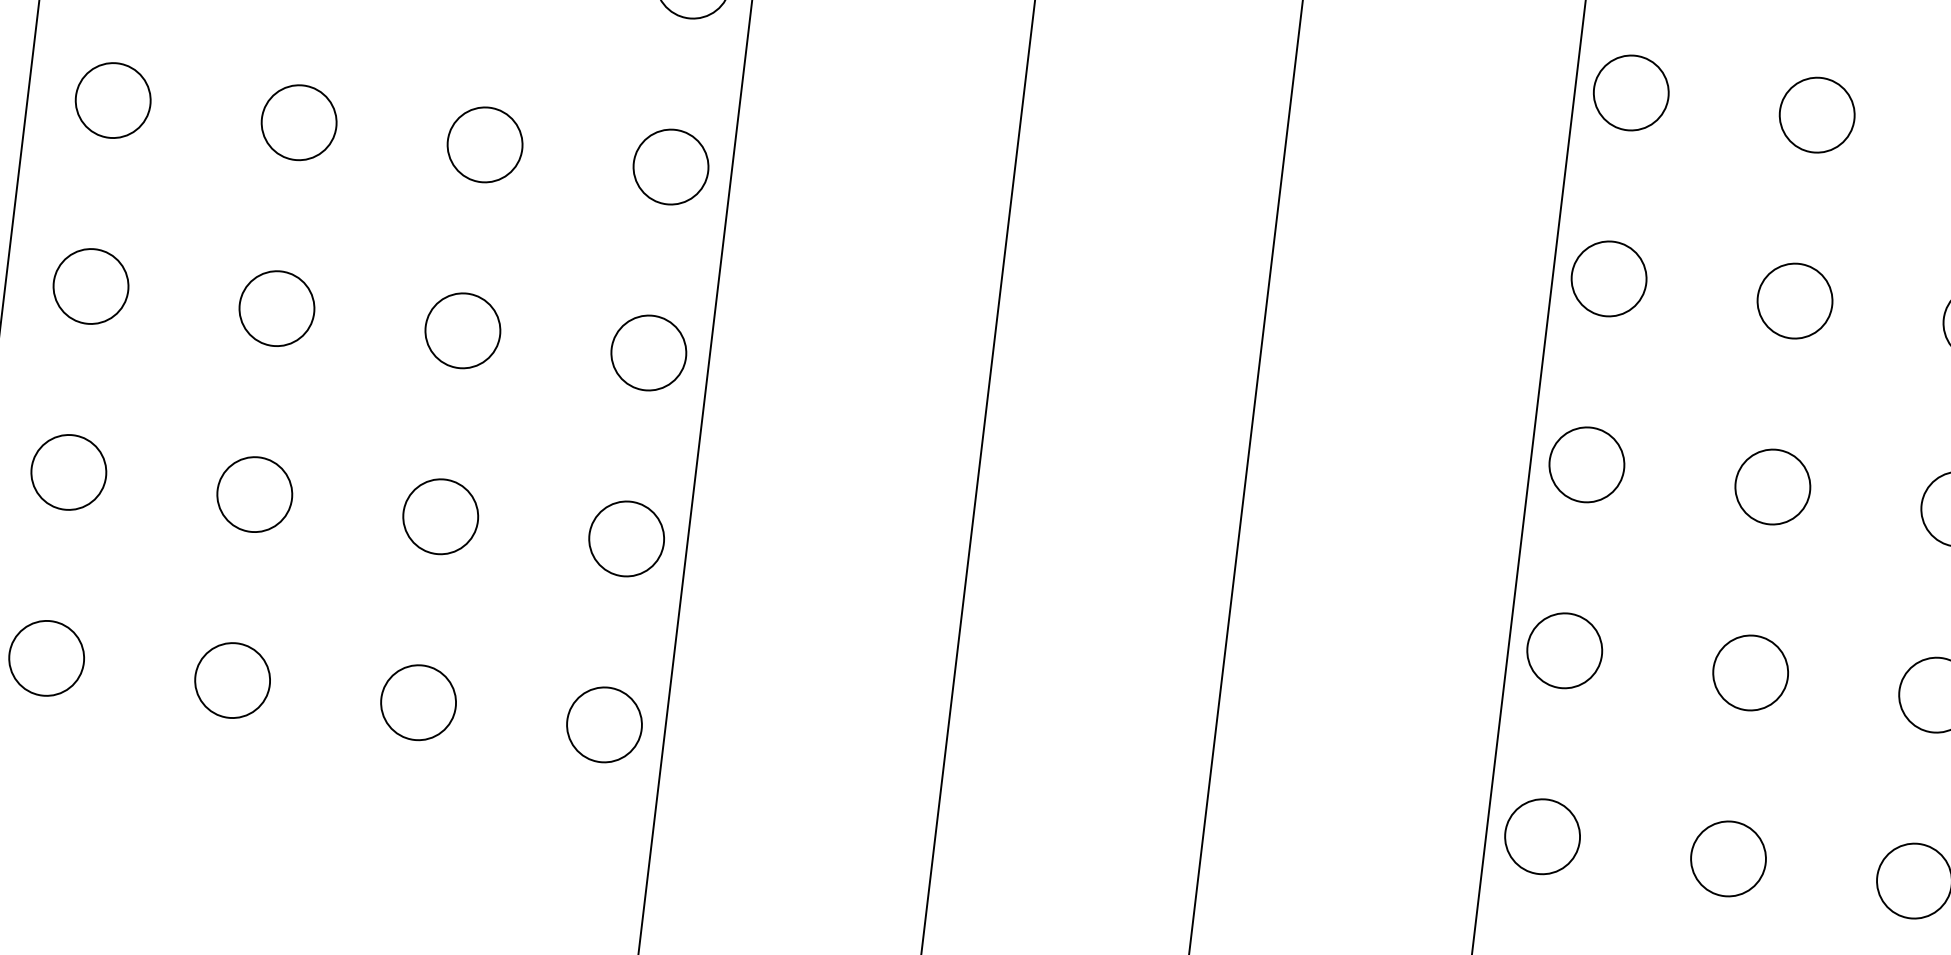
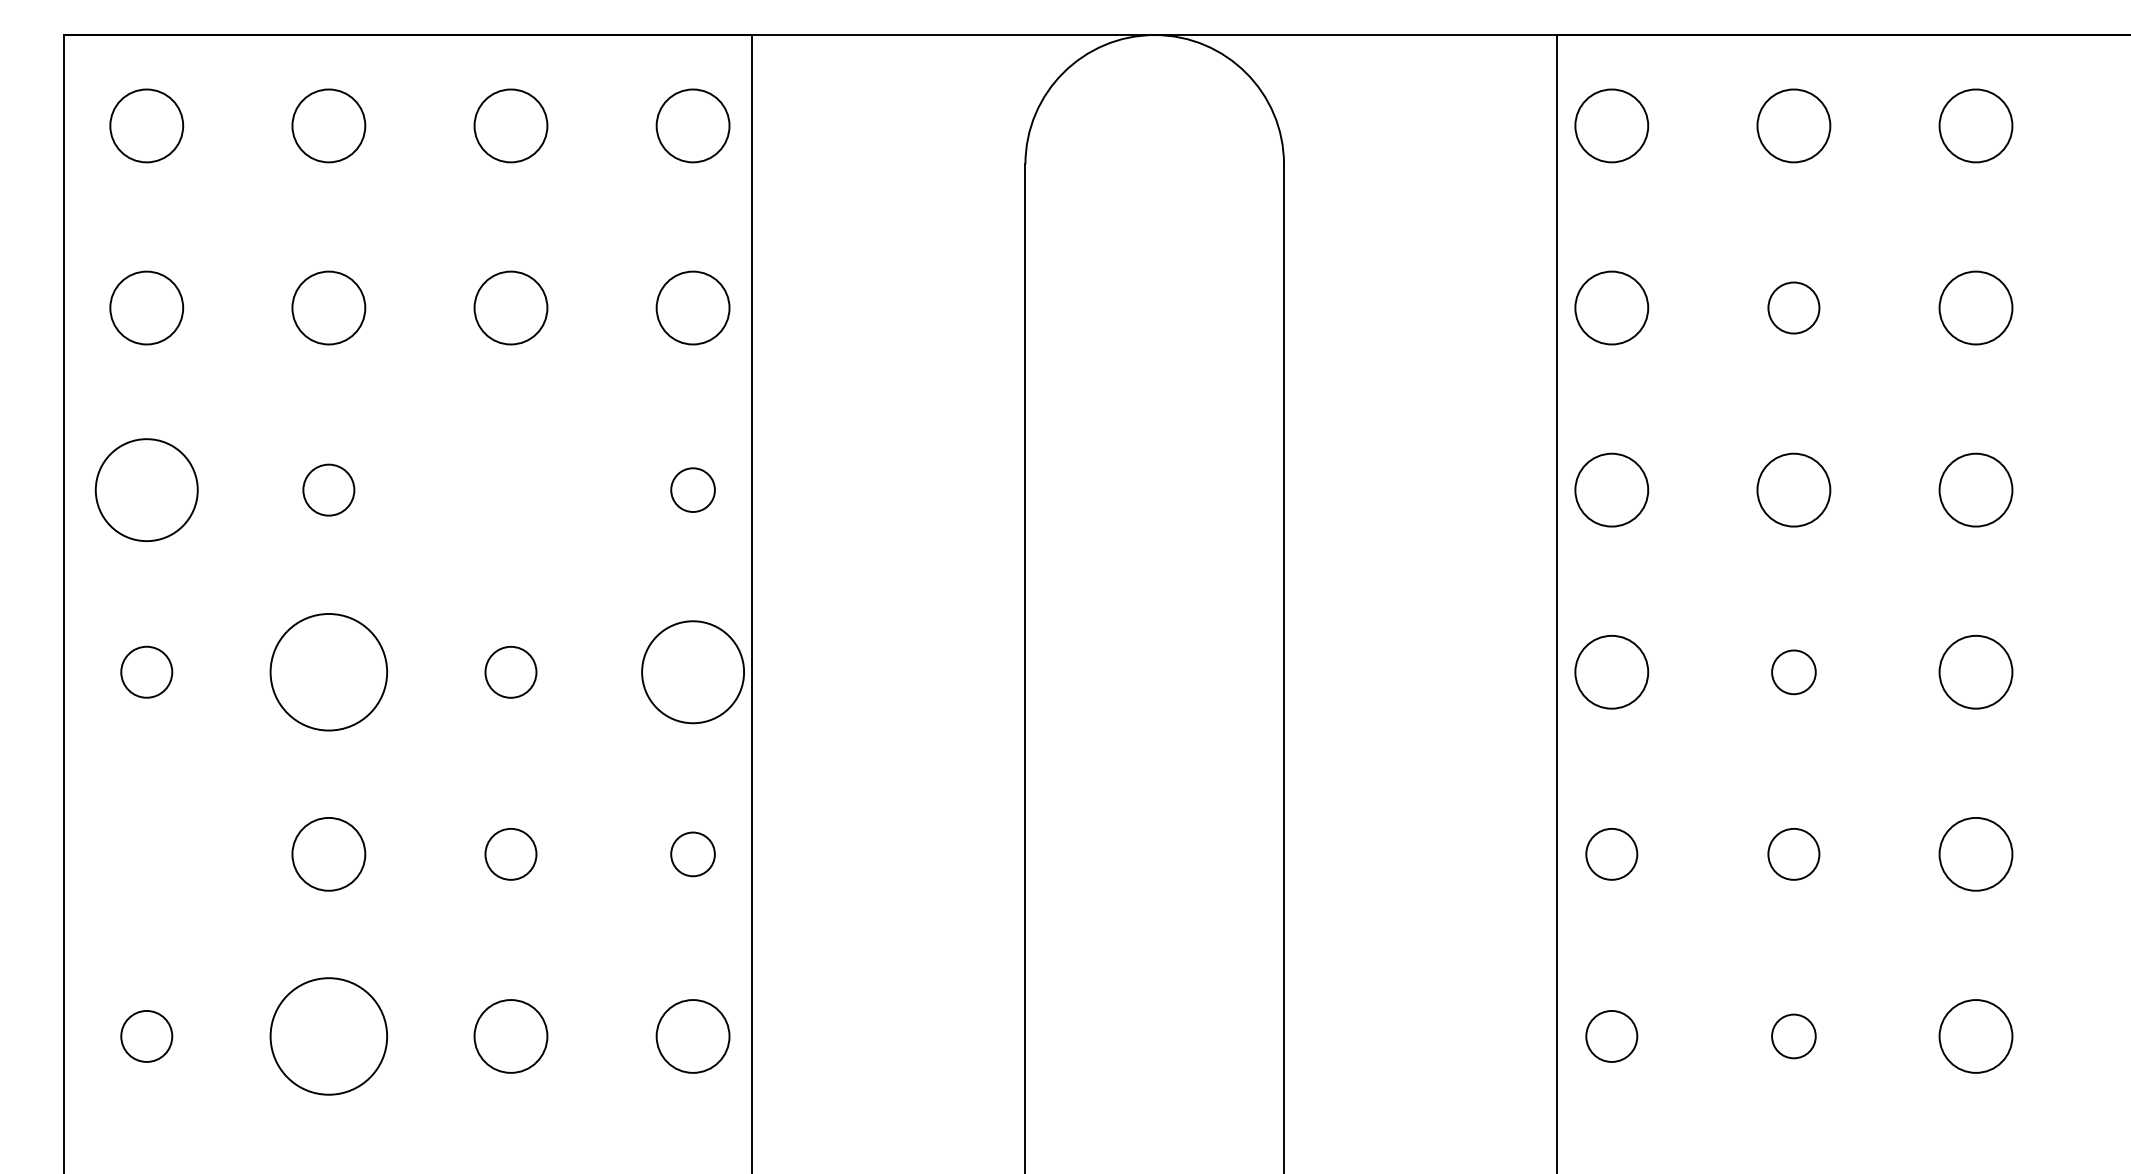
circle: (113, 99) -> (146, 489), size x1.4
circle: (1816, 114) -> (1793, 307), size x0.7
circle: (298, 122) -> (328, 489), size x0.7
circle: (484, 144) -> (510, 489), removed
circle: (670, 166) -> (692, 489), size x0.6
circle: (90, 285) -> (146, 671), size x0.7
circle: (276, 307) -> (328, 671), size x1.6
circle: (462, 331) -> (510, 672), size x0.7
circle: (648, 352) -> (692, 671), size x1.4
circle: (68, 472) -> (146, 854), removed
circle: (1772, 487) -> (1793, 672), size x0.6
circle: (440, 515) -> (510, 853), size x0.7
circle: (626, 539) -> (692, 854), size x0.6
circle: (1564, 649) -> (1611, 853), size x0.7
circle: (46, 658) -> (146, 1036), size x0.7
circle: (1750, 672) -> (1793, 853), size x0.7
circle: (232, 680) -> (328, 1036), size x1.6
circle: (1542, 836) -> (1611, 1036), size x0.7
circle: (1728, 858) -> (1793, 1036), size x0.6

